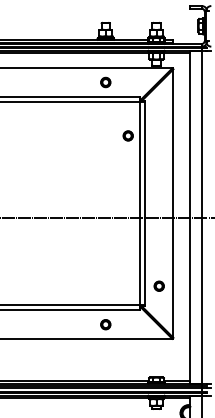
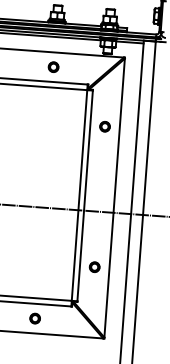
part: (127, 135) -> (104, 126), moved
part: (158, 285) -> (94, 266), moved

